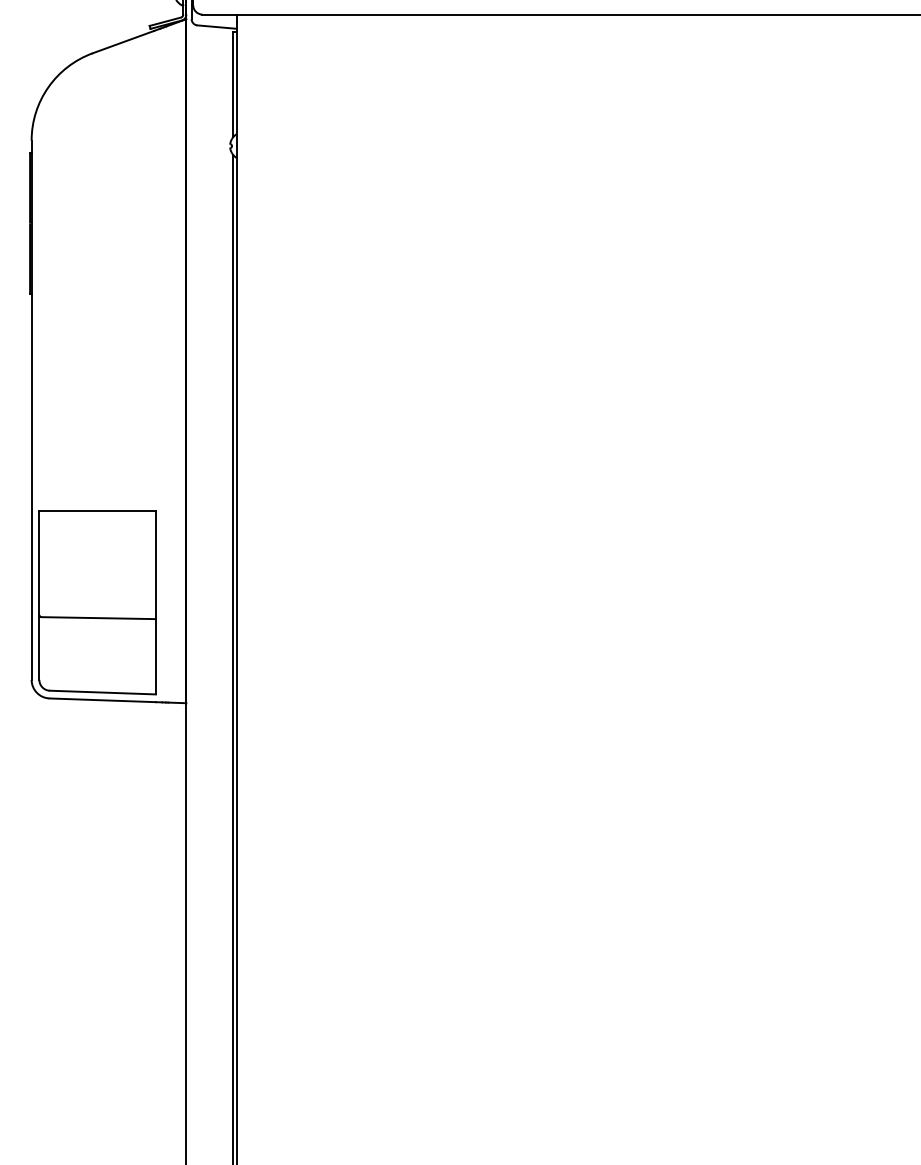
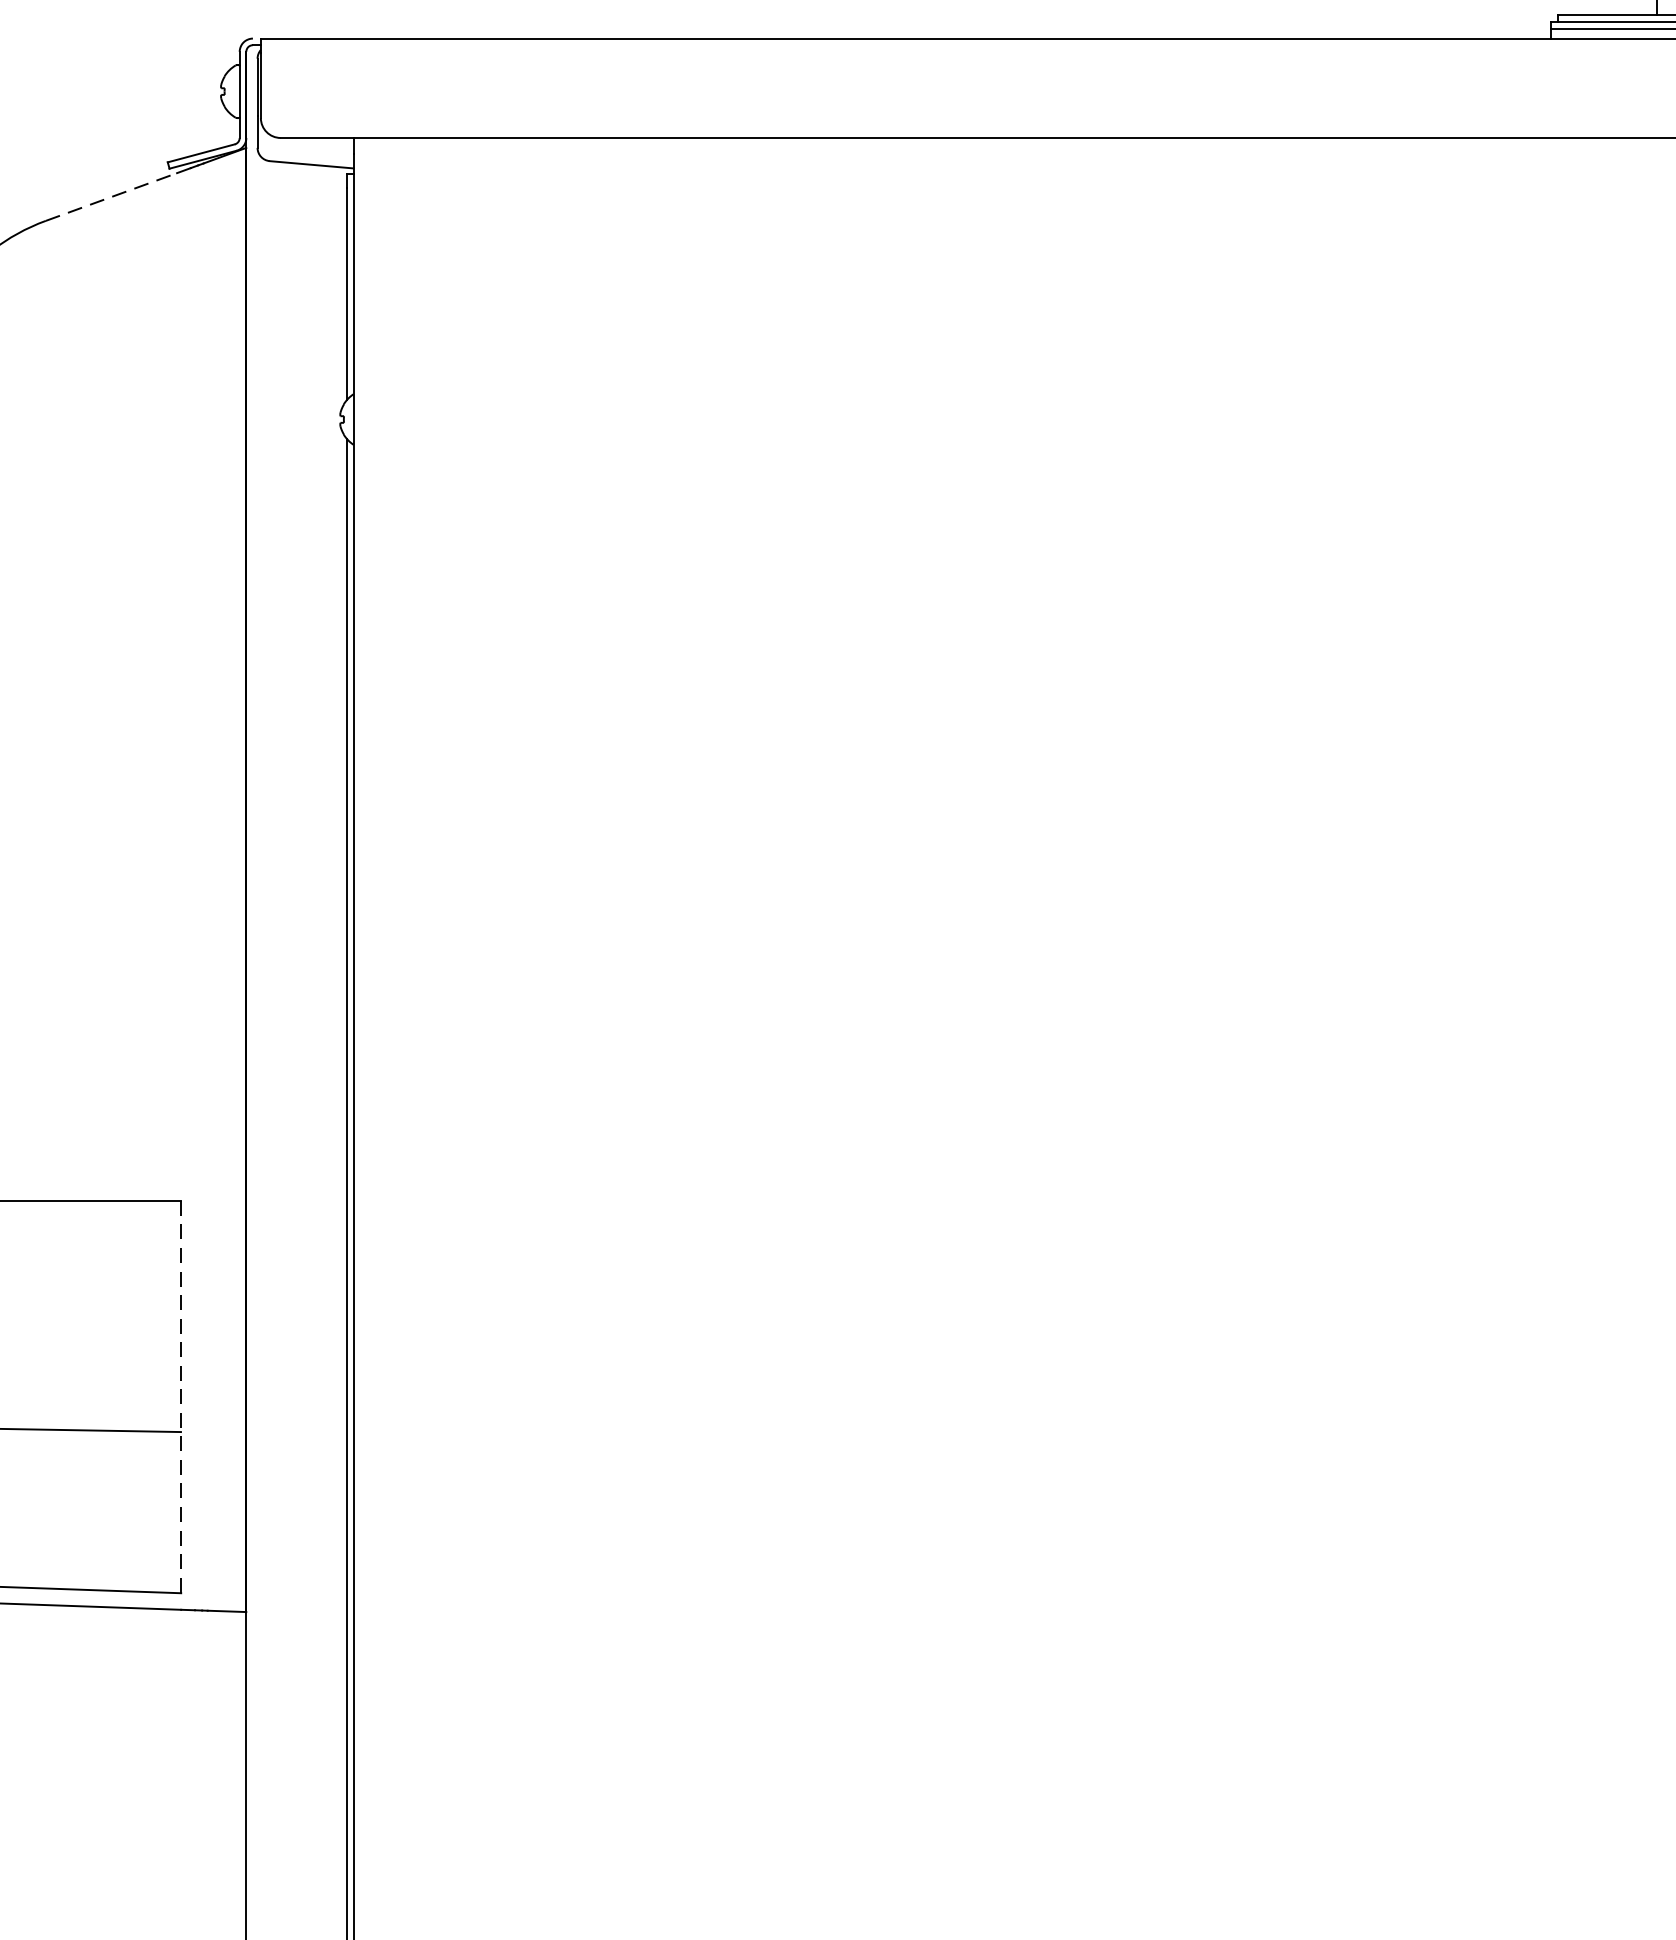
line: (123, 42) -> (111, 197), solid -> dashed
line: (155, 602) -> (180, 1396), solid -> dashed

